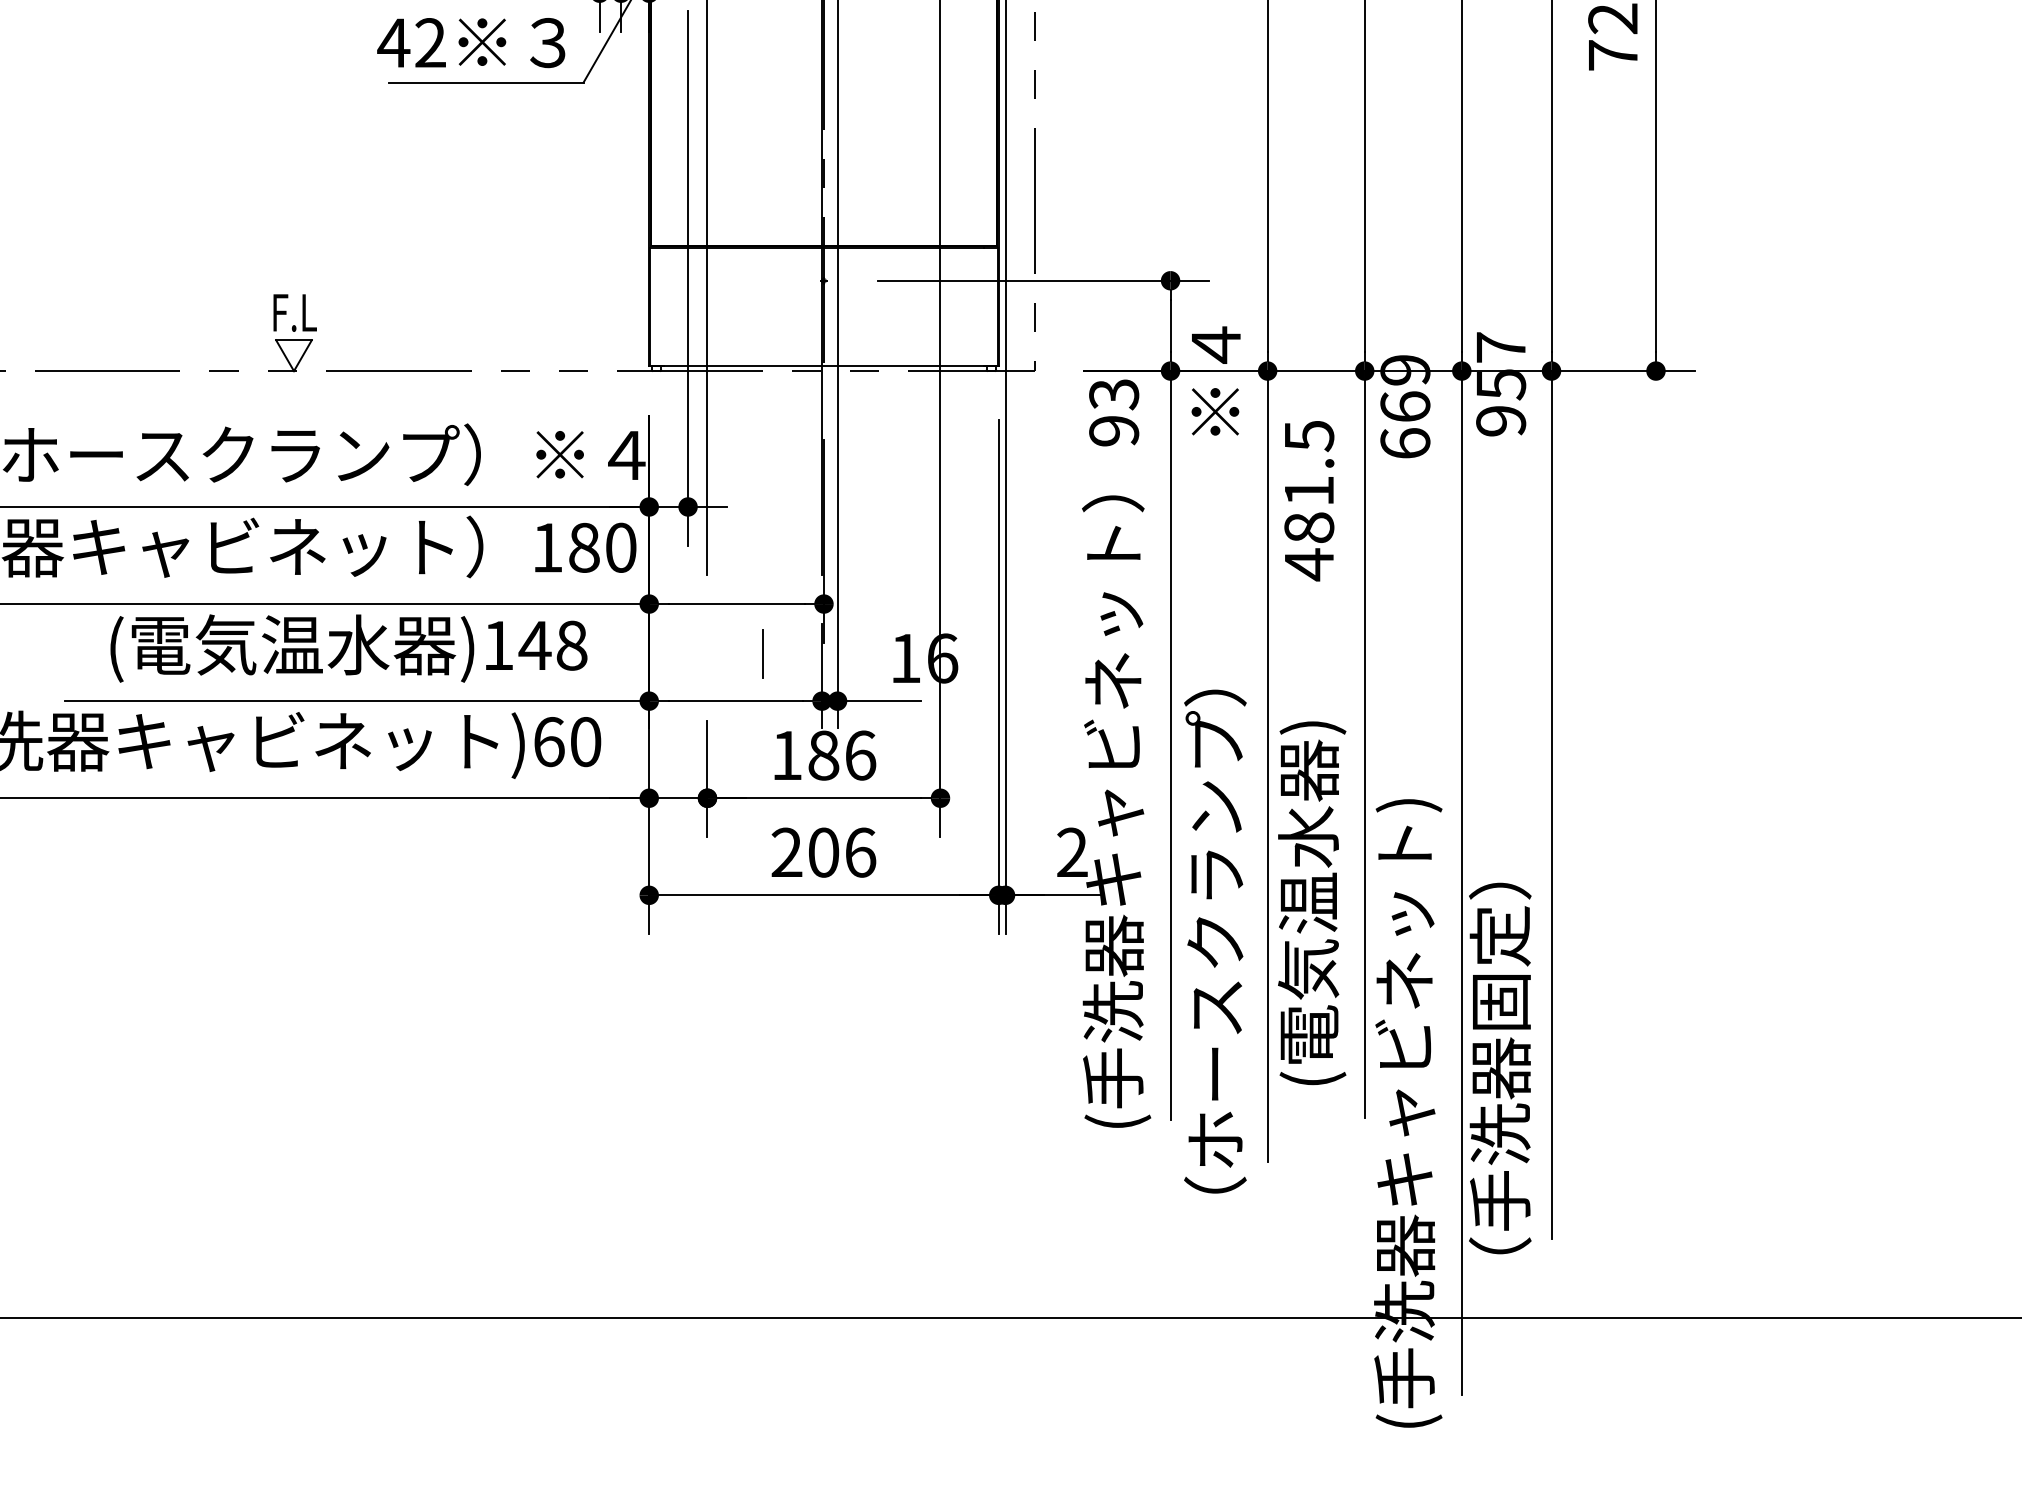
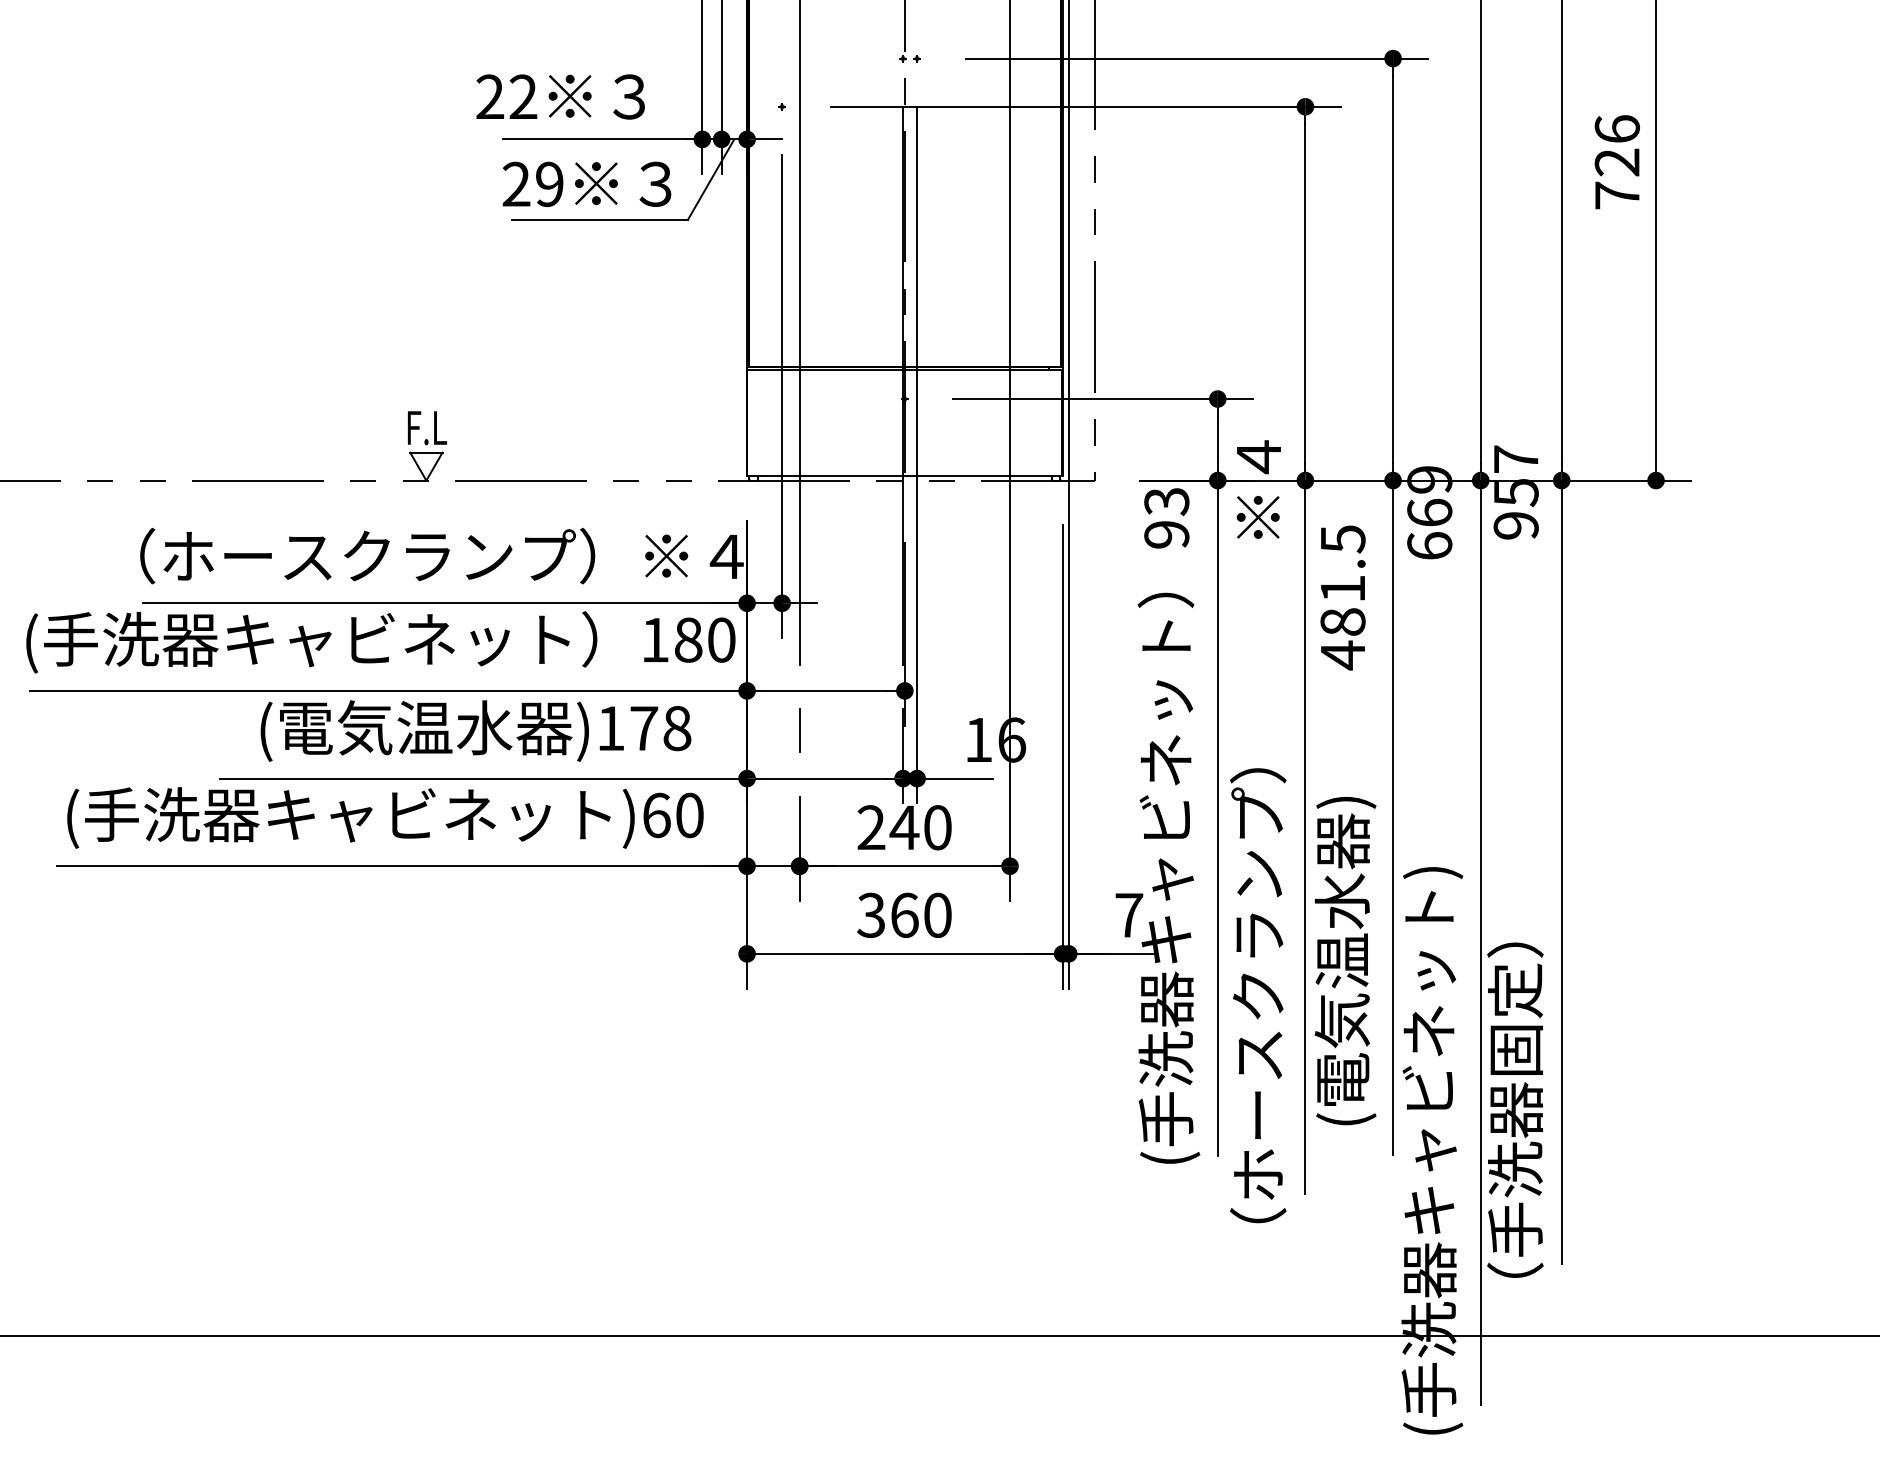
text: (411, 43) -> (532, 184), 42 -> 29
text: (534, 645) -> (643, 728), )148 -> )178
line: (762, 653) -> (799, 730), moved
text: (823, 755) -> (904, 827), 186 -> 240
text: (823, 851) -> (904, 914), 206 -> 360
text: (1072, 851) -> (1129, 914), 2 -> 7

